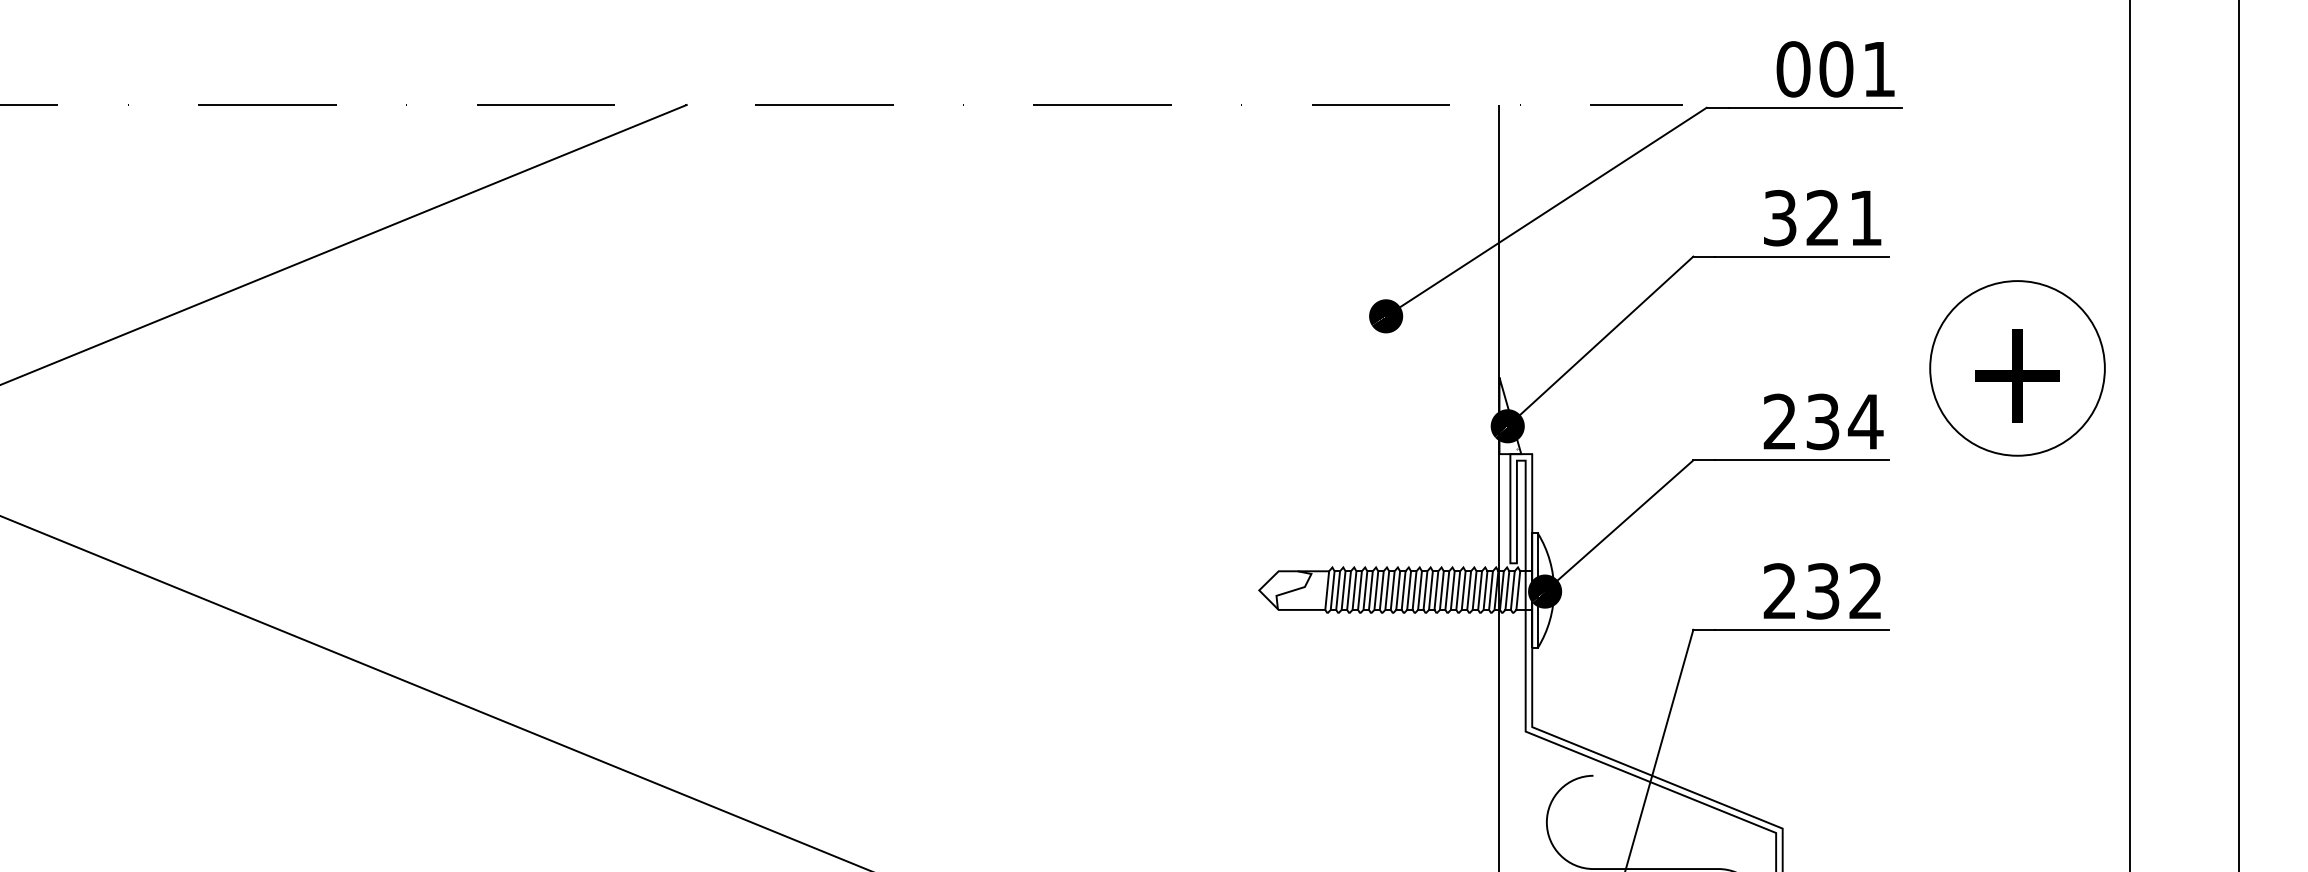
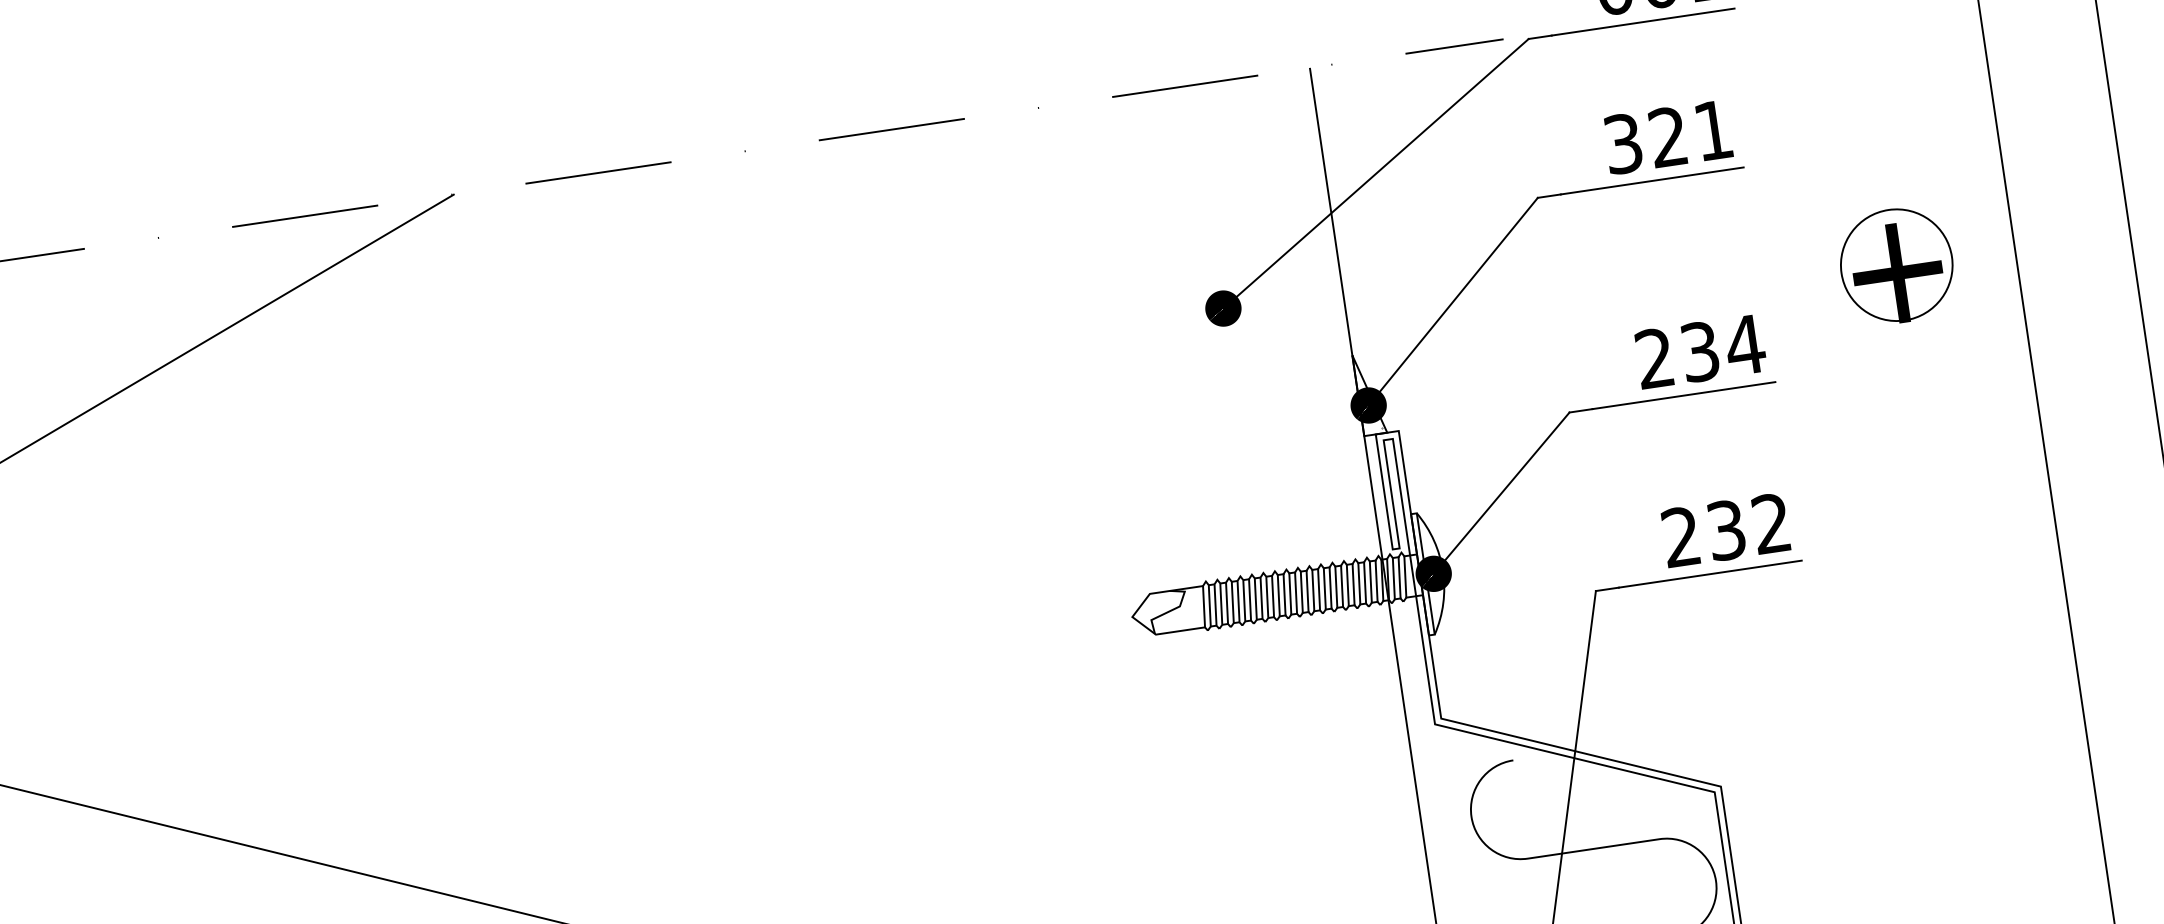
circle: (2017, 368) -> (1896, 265), size x0.6

